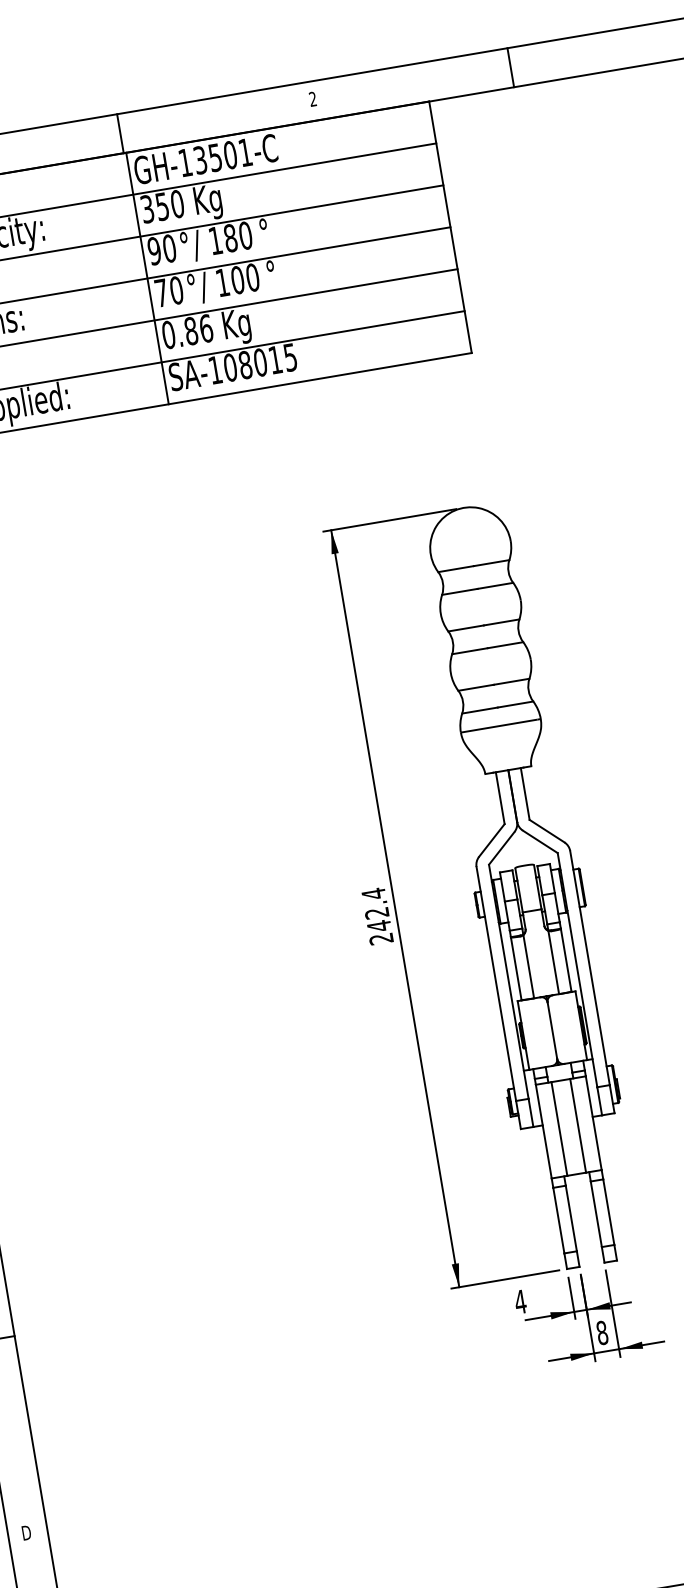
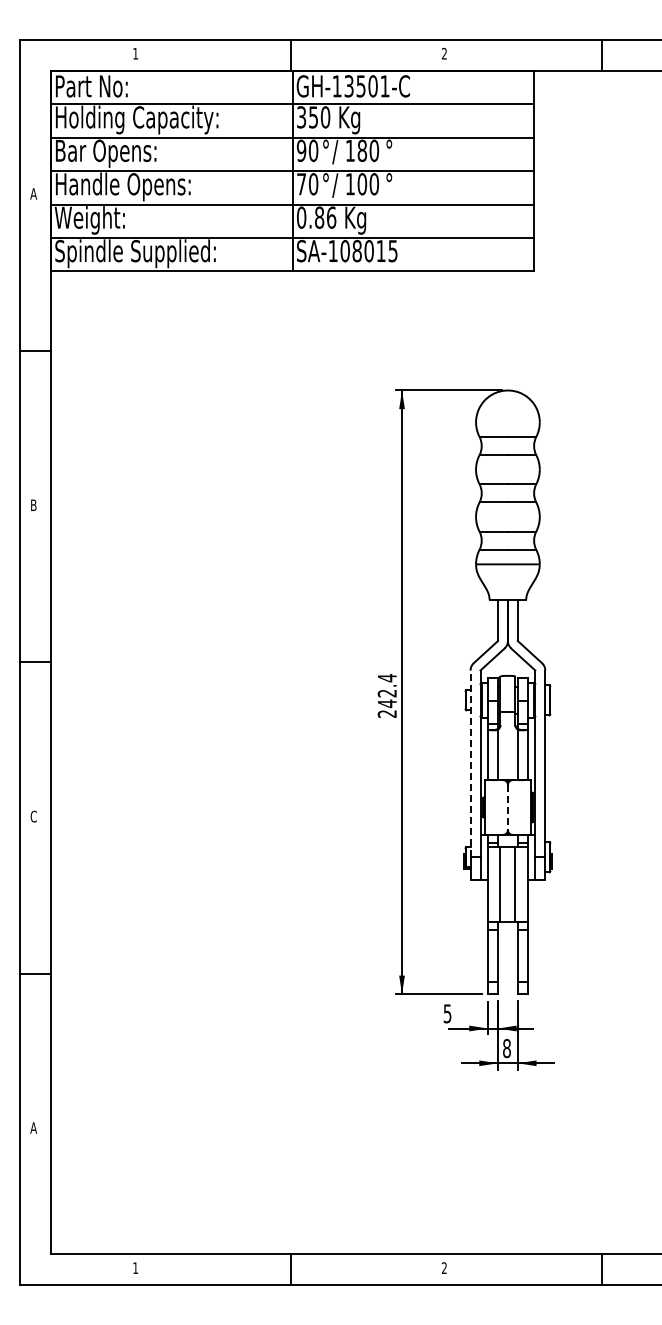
line: (496, 983) -> (470, 763), solid -> dashed
line: (551, 1030) -> (507, 807), solid -> dashed
text: (520, 1301) -> (447, 1013), 4 -> 5
text: (25, 1532) -> (33, 1127), D -> A

